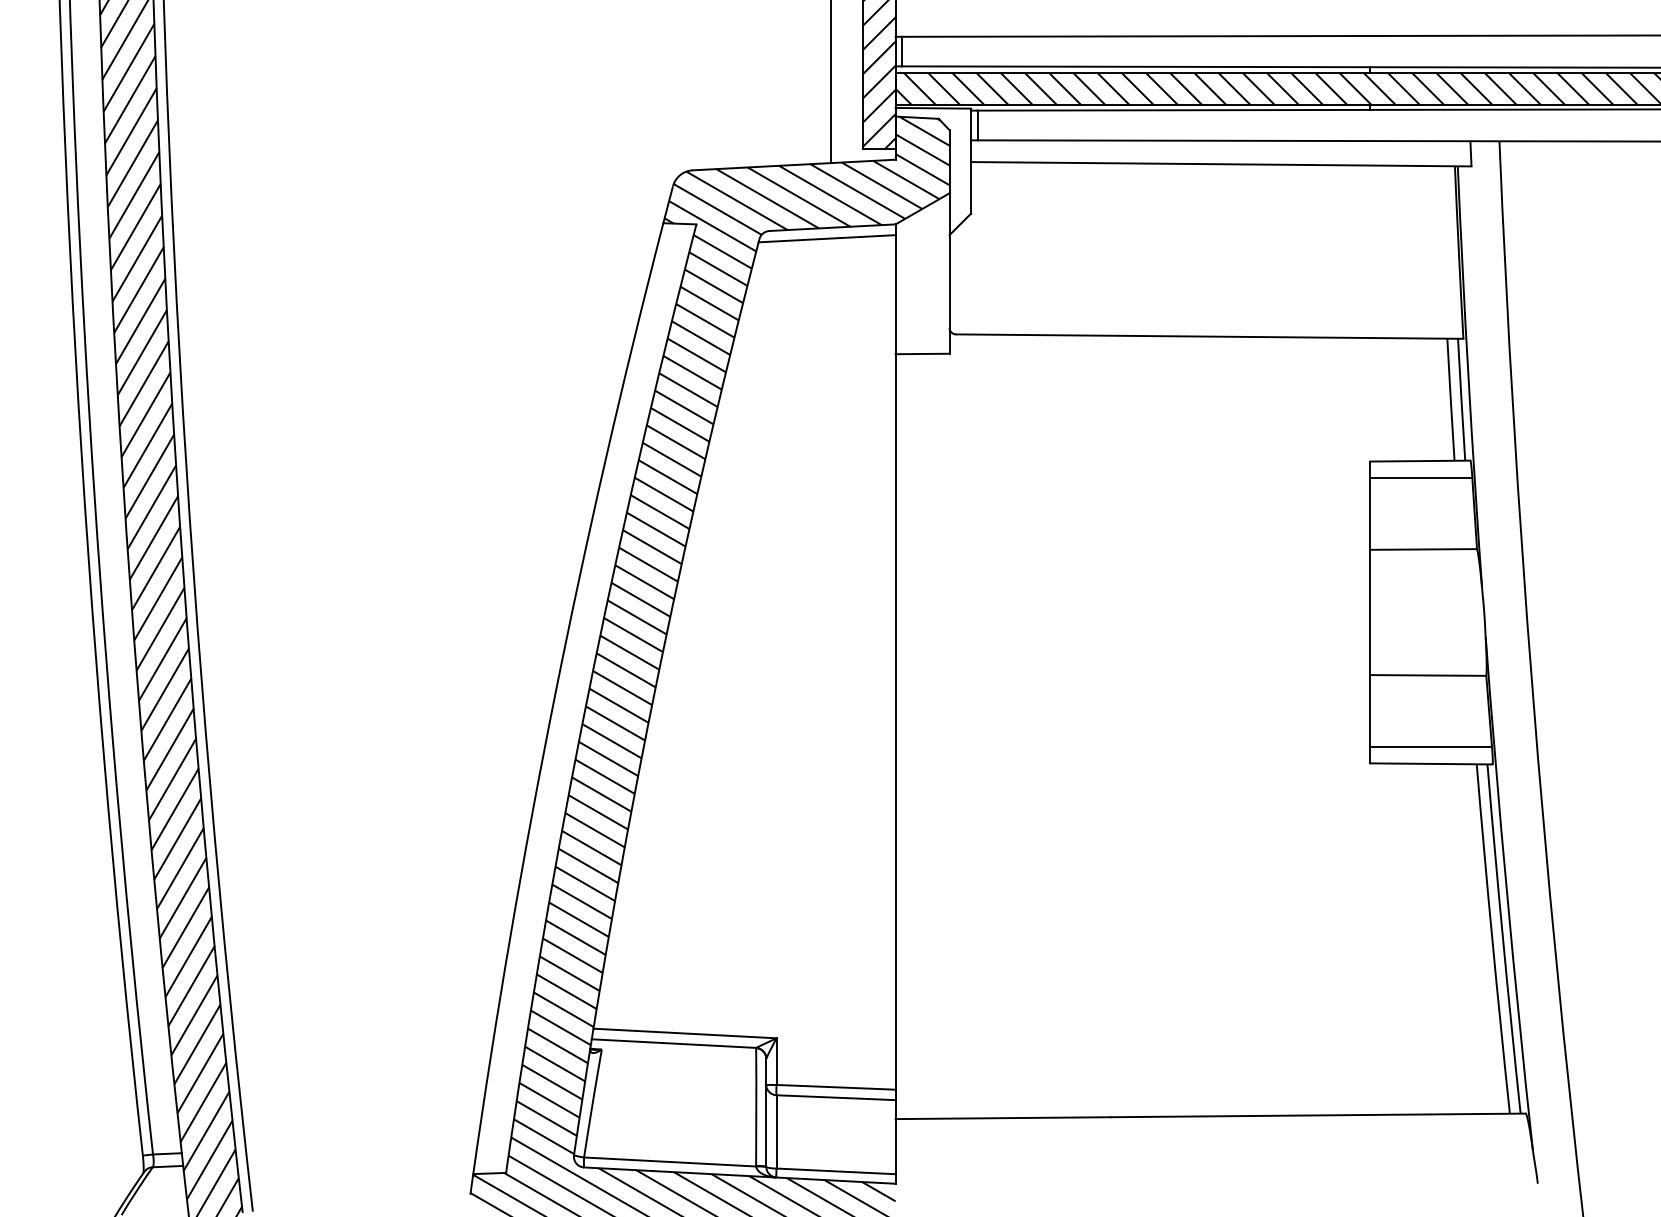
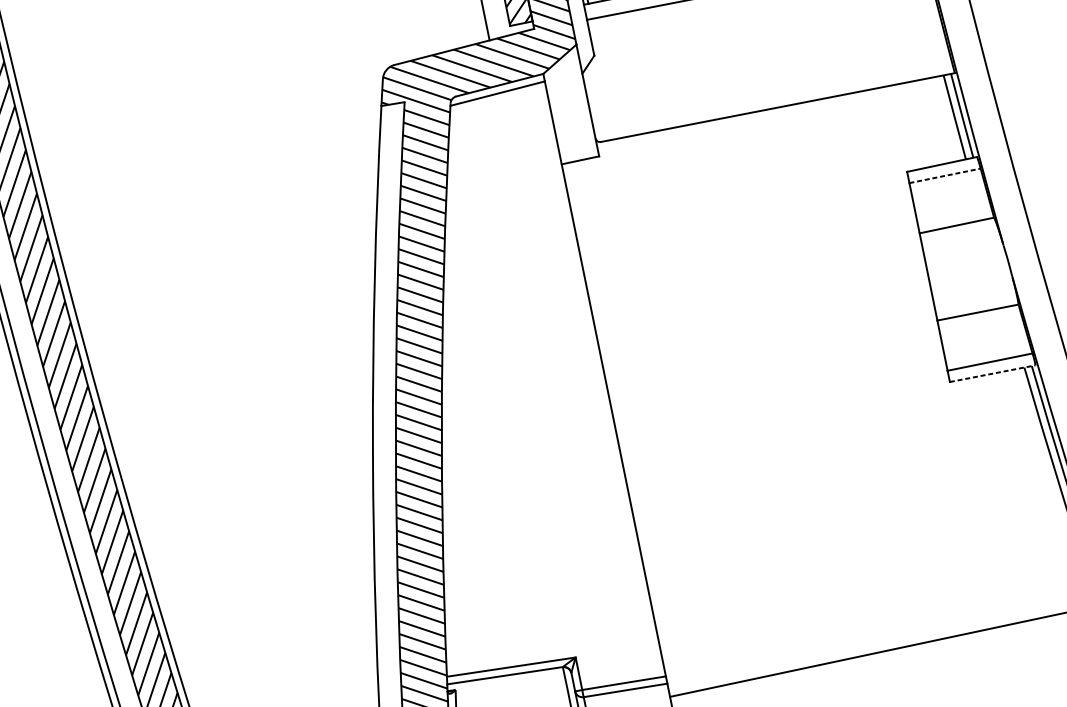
line: (1421, 477) -> (945, 175), solid -> dashed
line: (1431, 763) -> (992, 373), solid -> dashed

